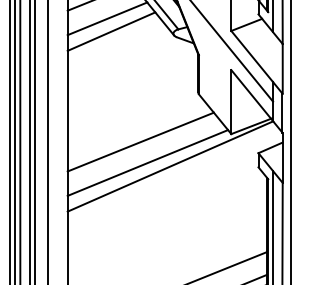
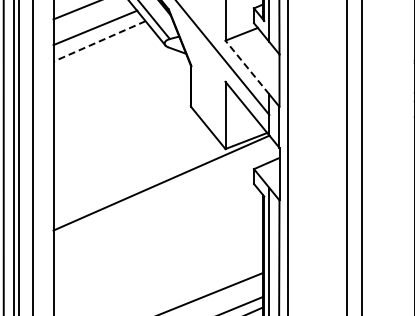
line: (111, 31) -> (99, 41), solid -> dashed
line: (252, 56) -> (247, 67), solid -> dashed
line: (140, 142) -> (130, 157), removed
line: (147, 163) -> (137, 179), removed

